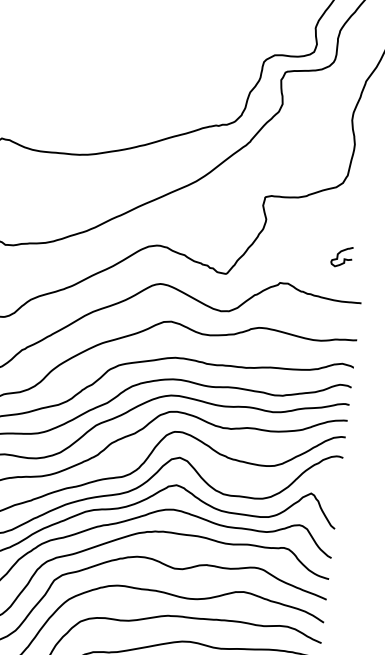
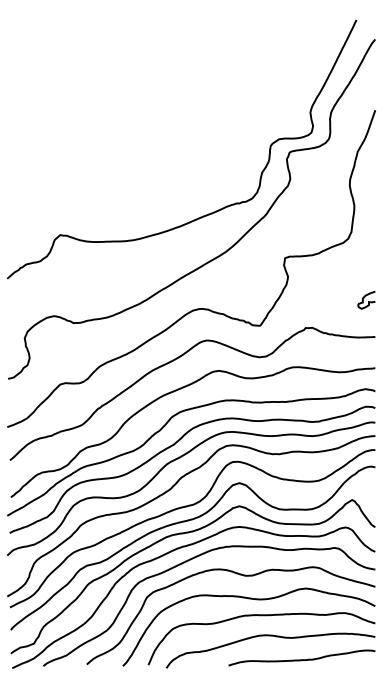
curve: (344, 258) -> (368, 301), moved

